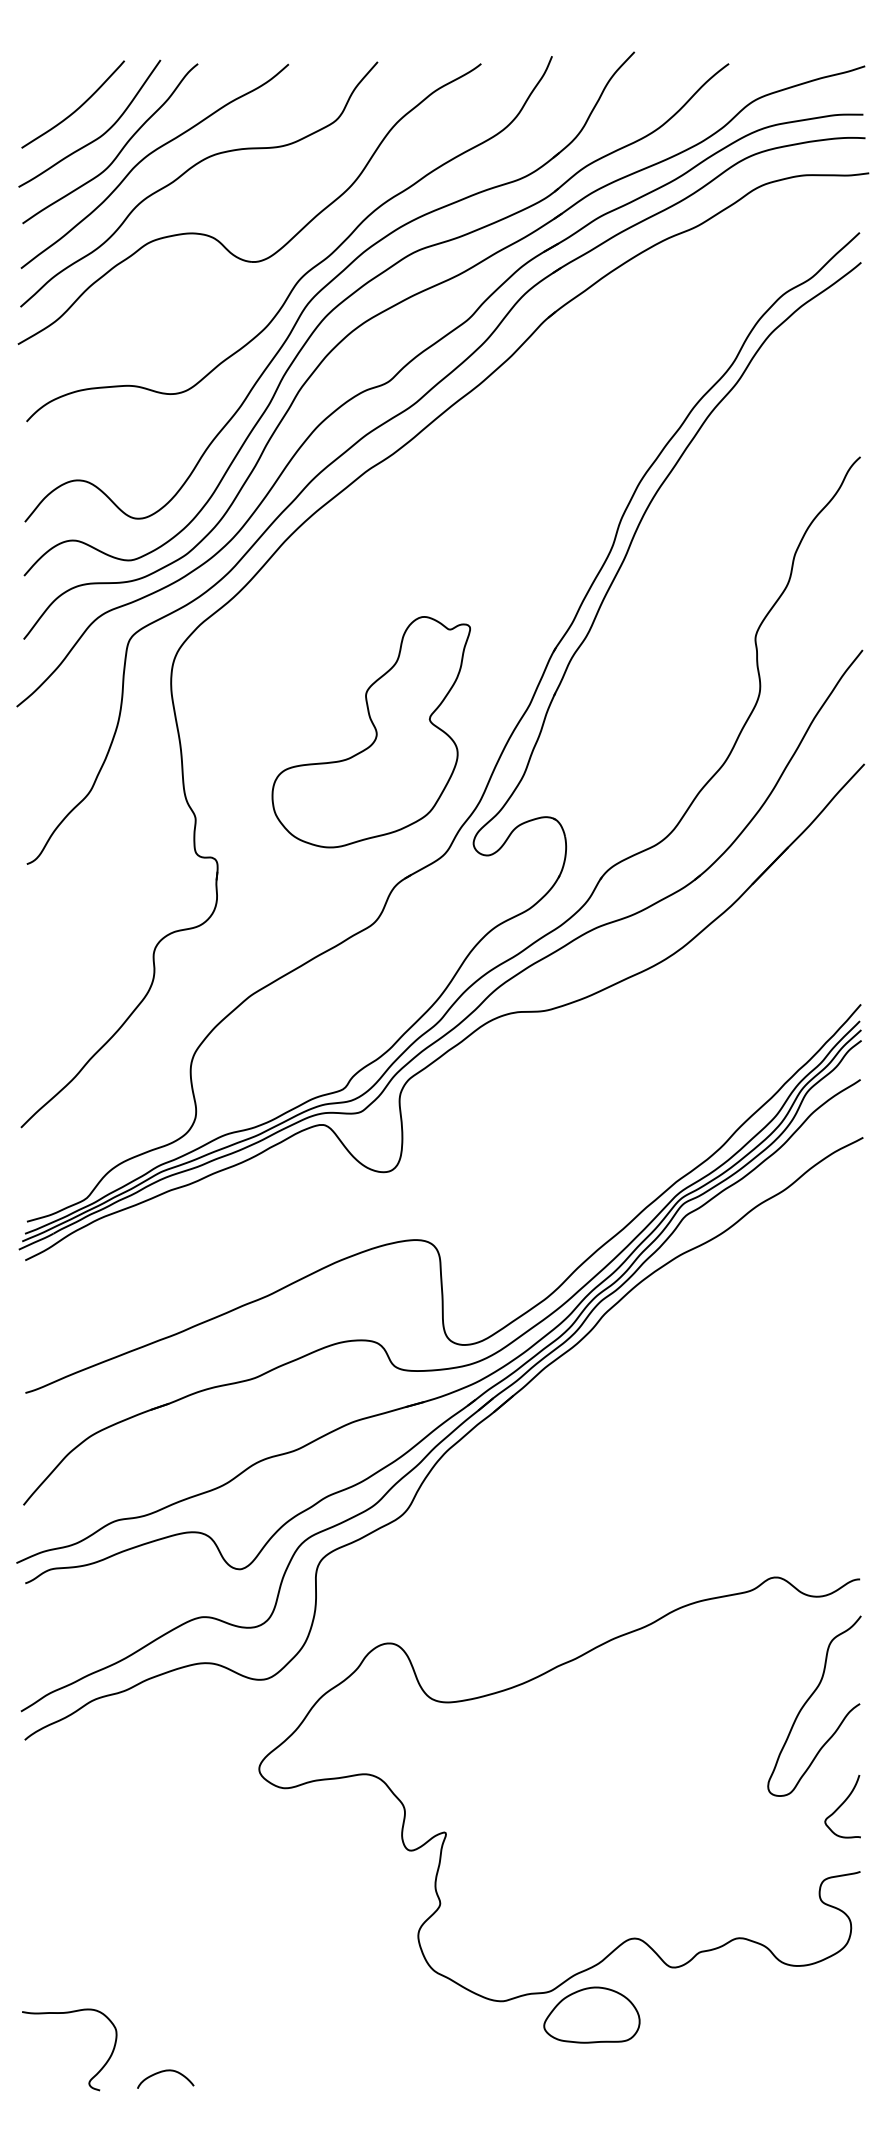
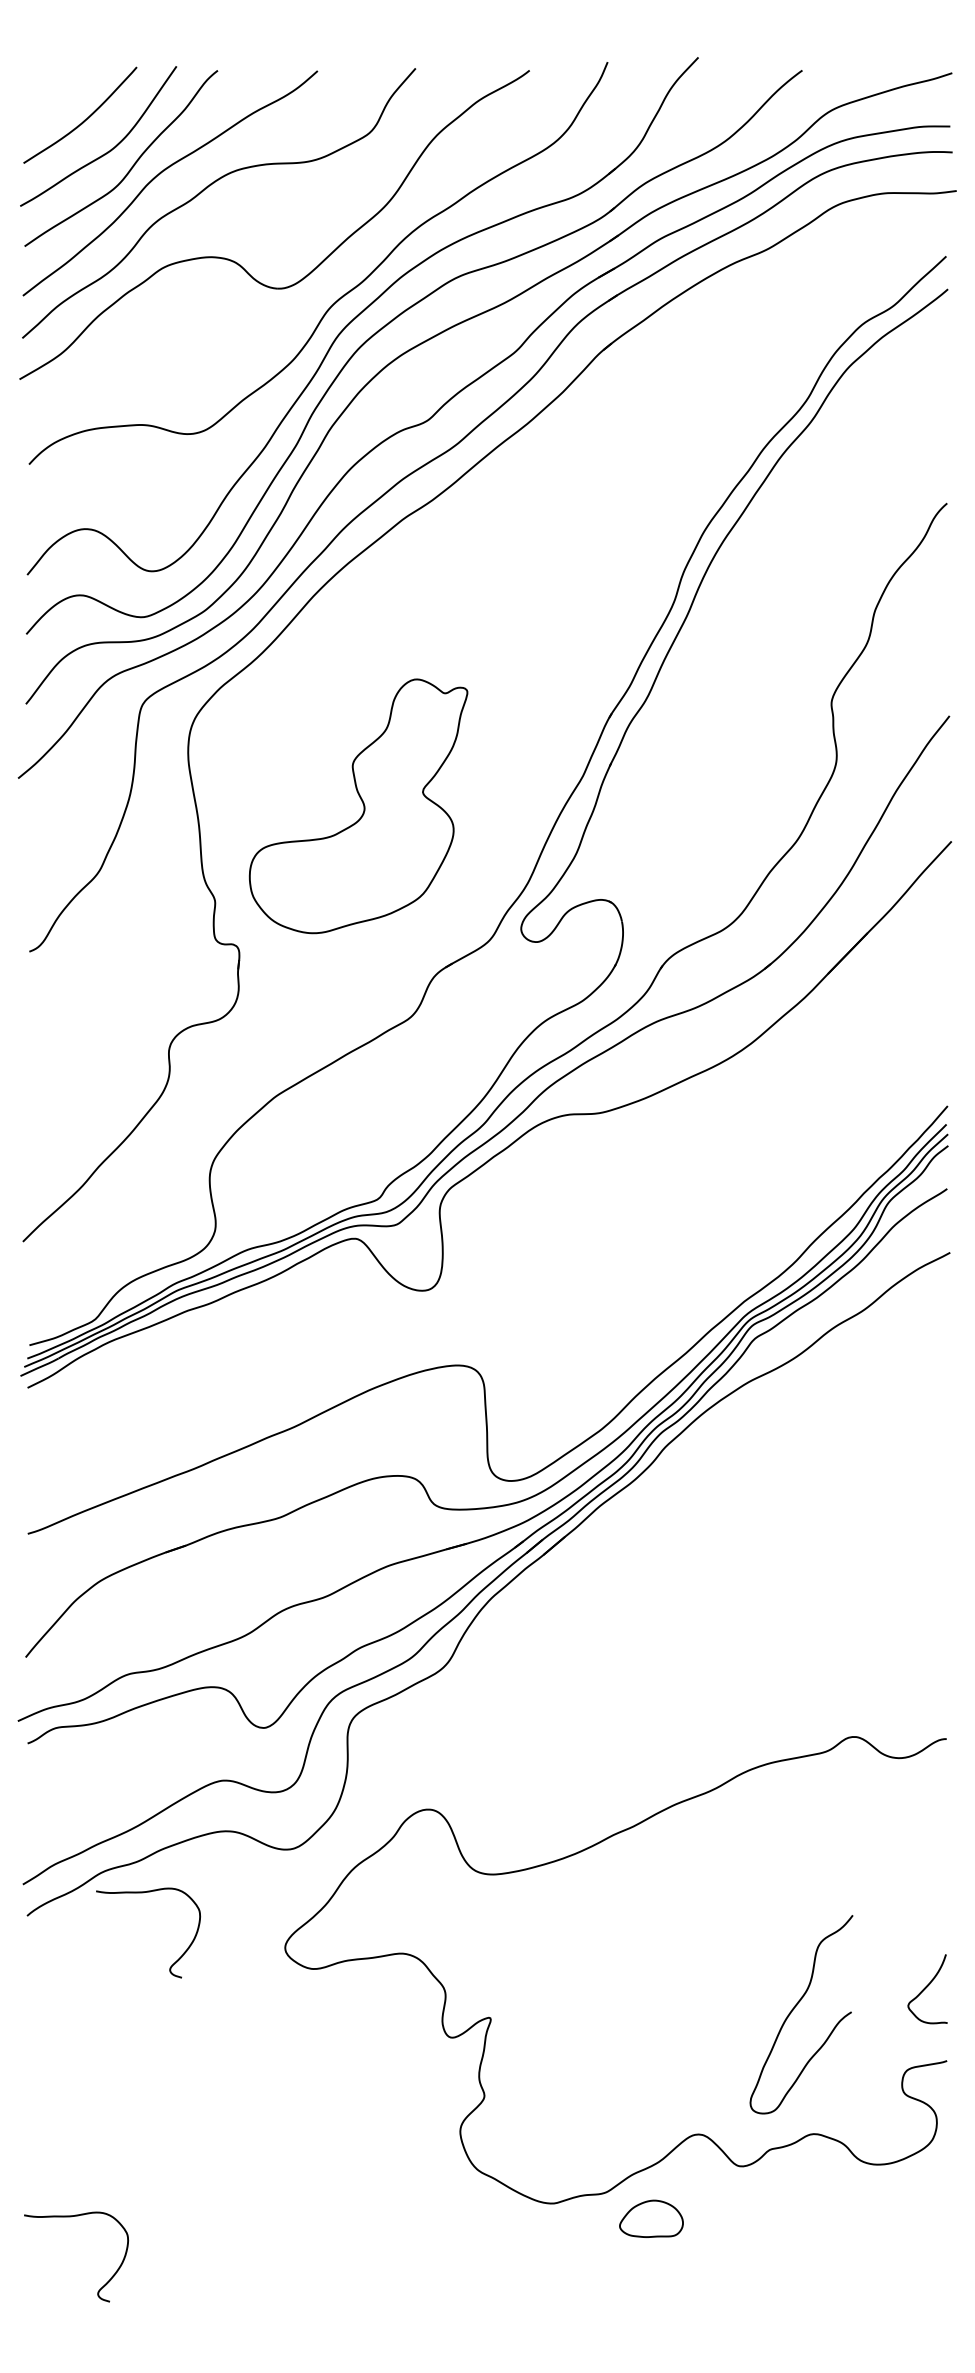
part: (371, 732) -> (358, 806), moved
curve: (808, 1701) -> (794, 2009), moved
curve: (130, 1719) -> (143, 1893), added
part: (591, 2014) -> (651, 2218), size x0.6
curve: (164, 2072) -> (180, 2281), removed

